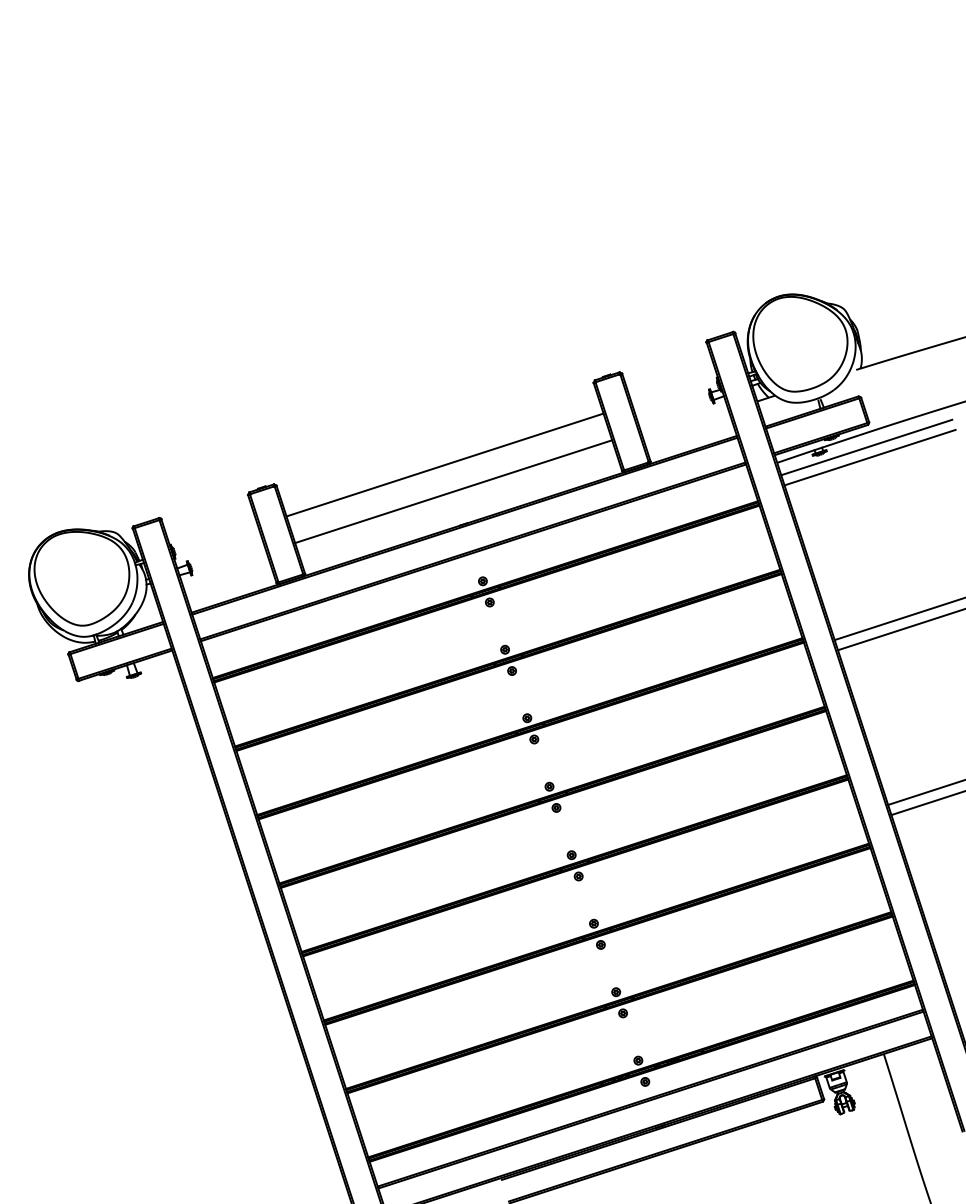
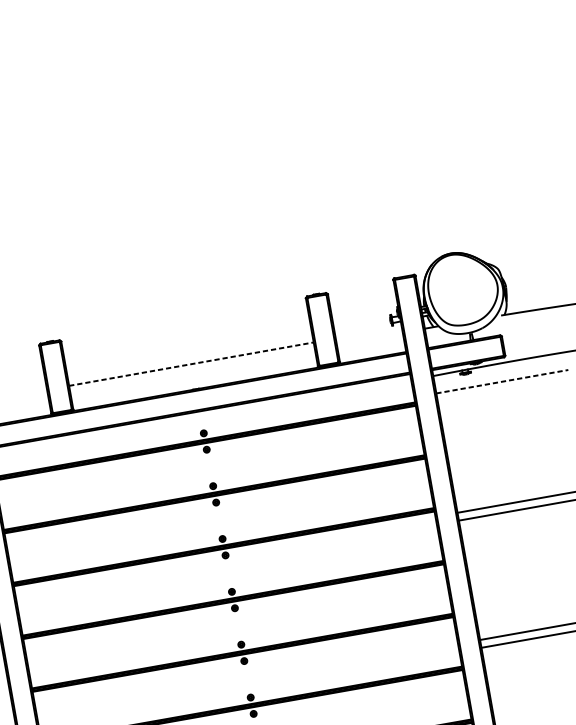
line: (866, 447) -> (500, 373), removed
line: (870, 457) -> (502, 381), solid -> dashed
line: (444, 464) -> (187, 343), removed
line: (453, 491) -> (191, 364), solid -> dashed

